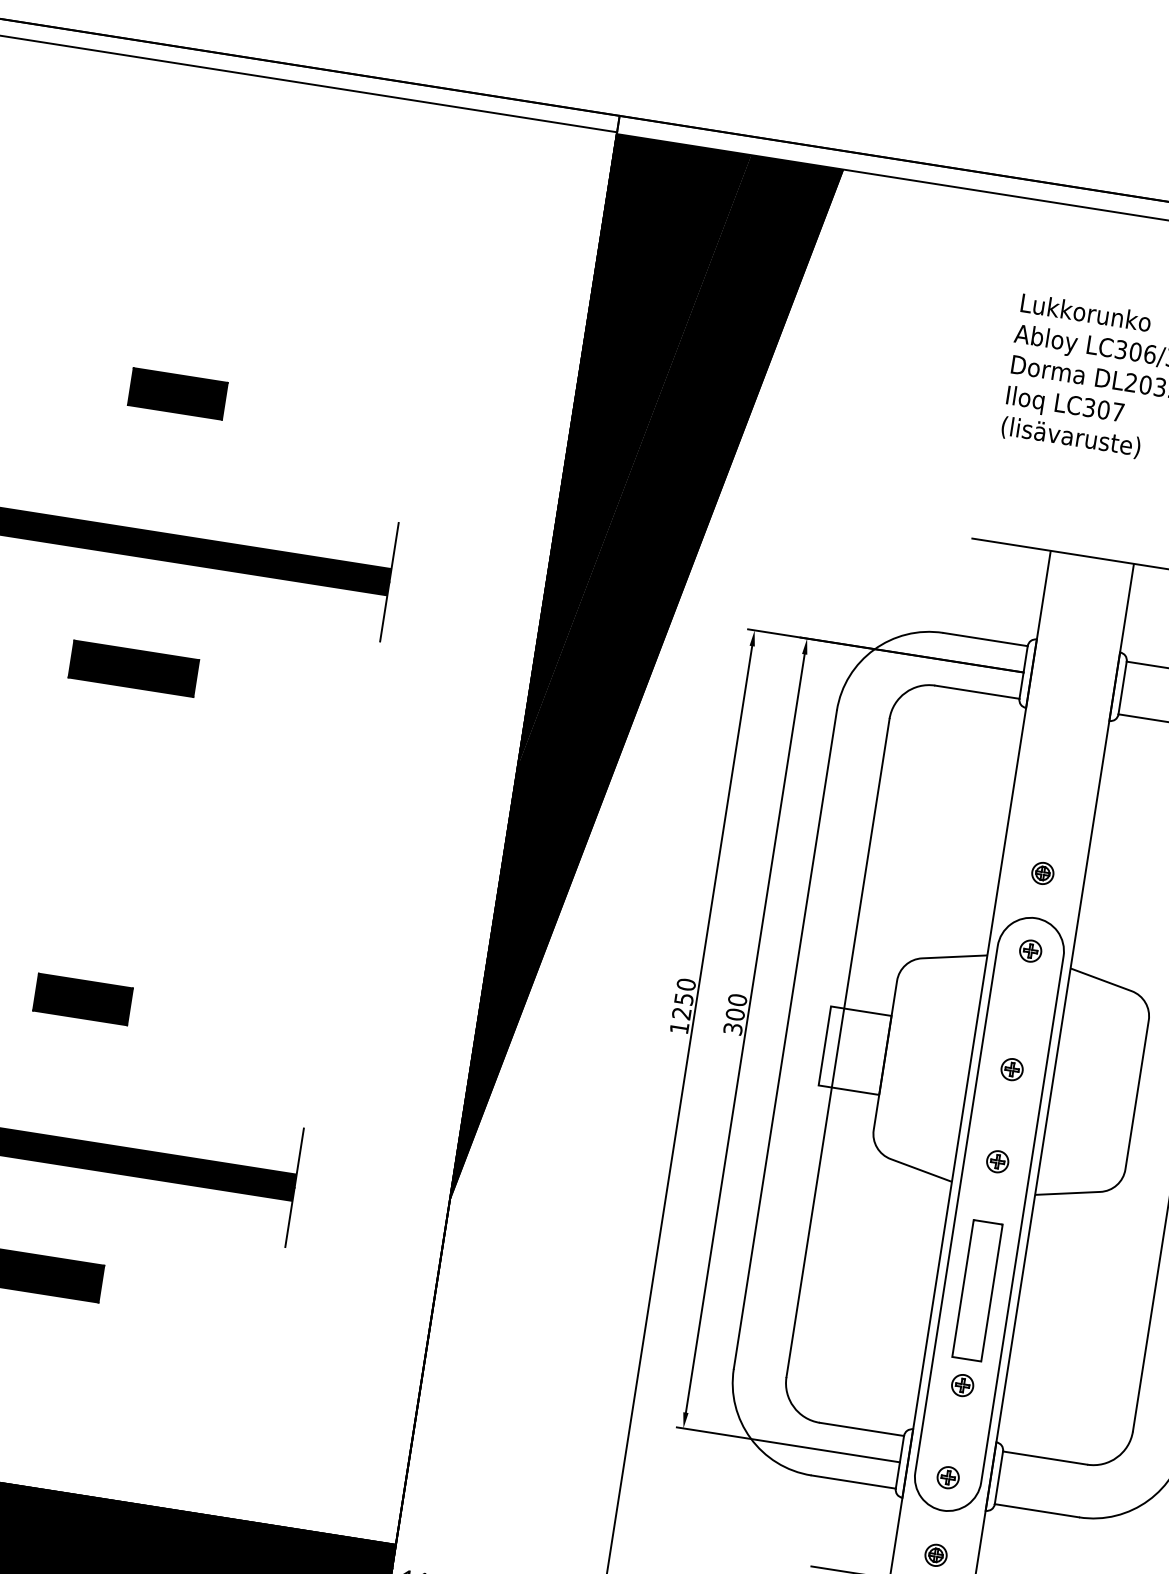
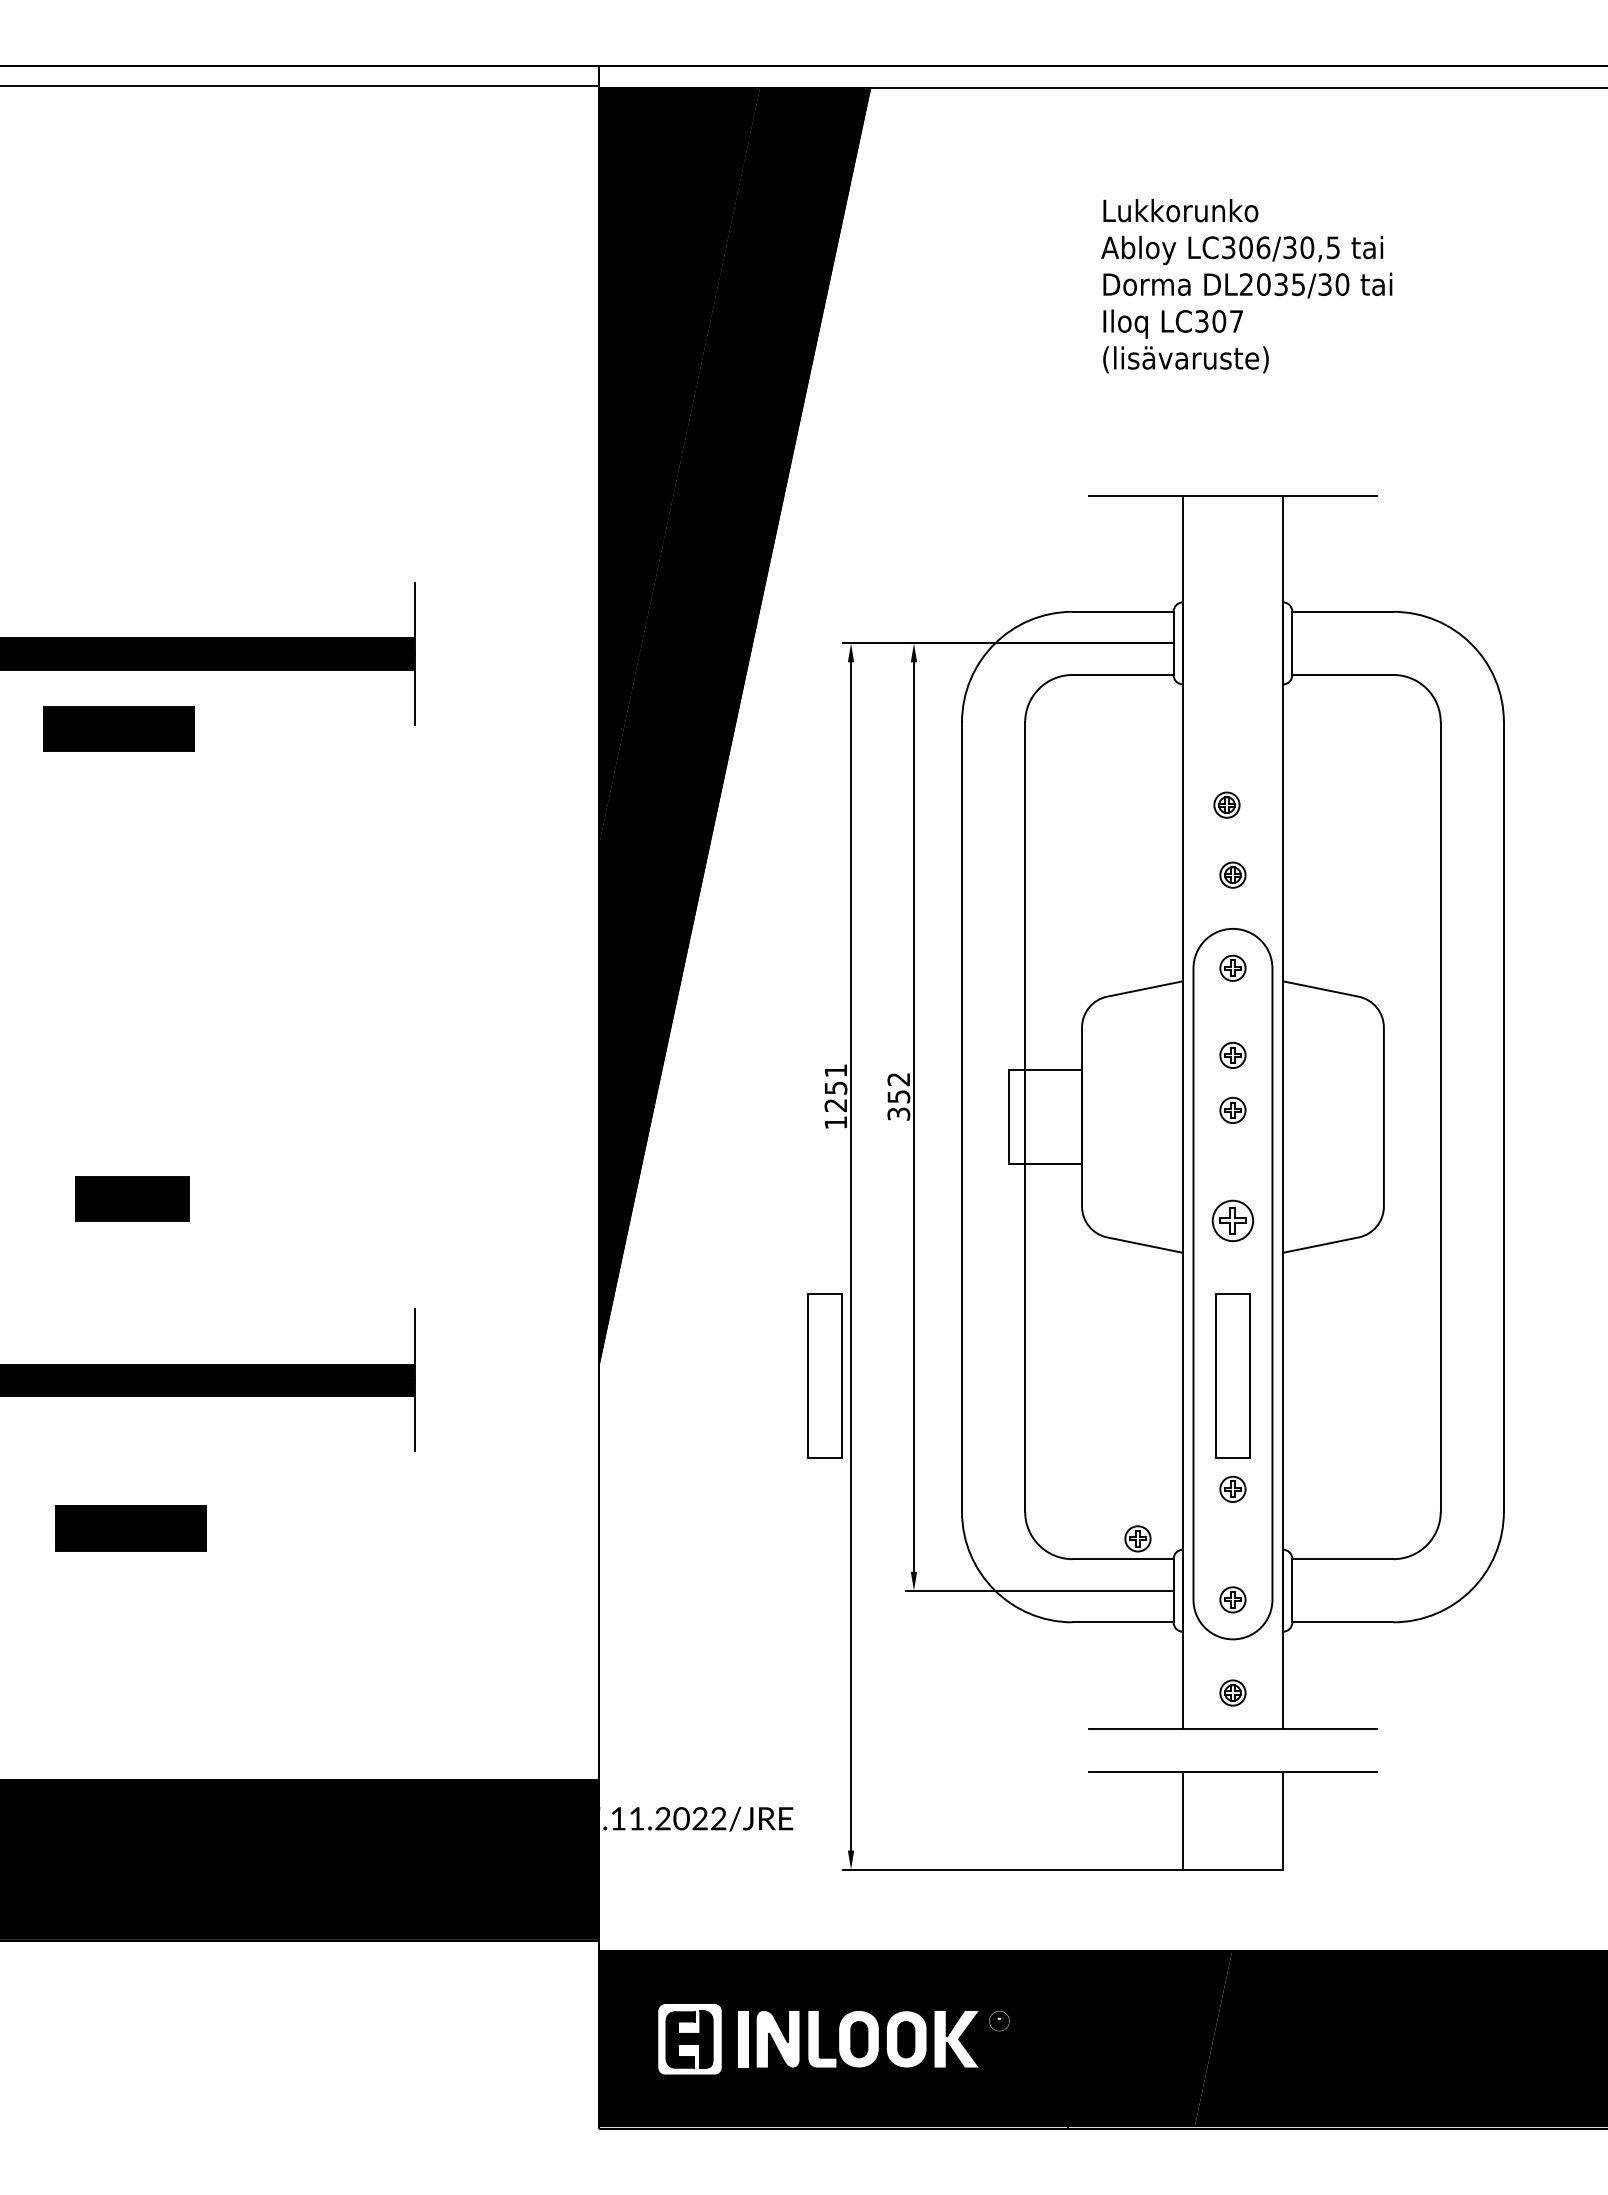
part: (178, 393) -> (132, 471), removed
part: (133, 668) -> (118, 728), moved
part: (1046, 813) -> (1226, 804), added
text: (685, 984) -> (835, 1070), 1250 -> 1251
text: (736, 1006) -> (898, 1087), 300 -> 352
part: (1019, 1022) -> (1232, 1054), added
part: (997, 1161) -> (1232, 1220), size x1.6
part: (636, 1237) -> (824, 1375), added
part: (876, 1414) -> (1137, 1538), added

